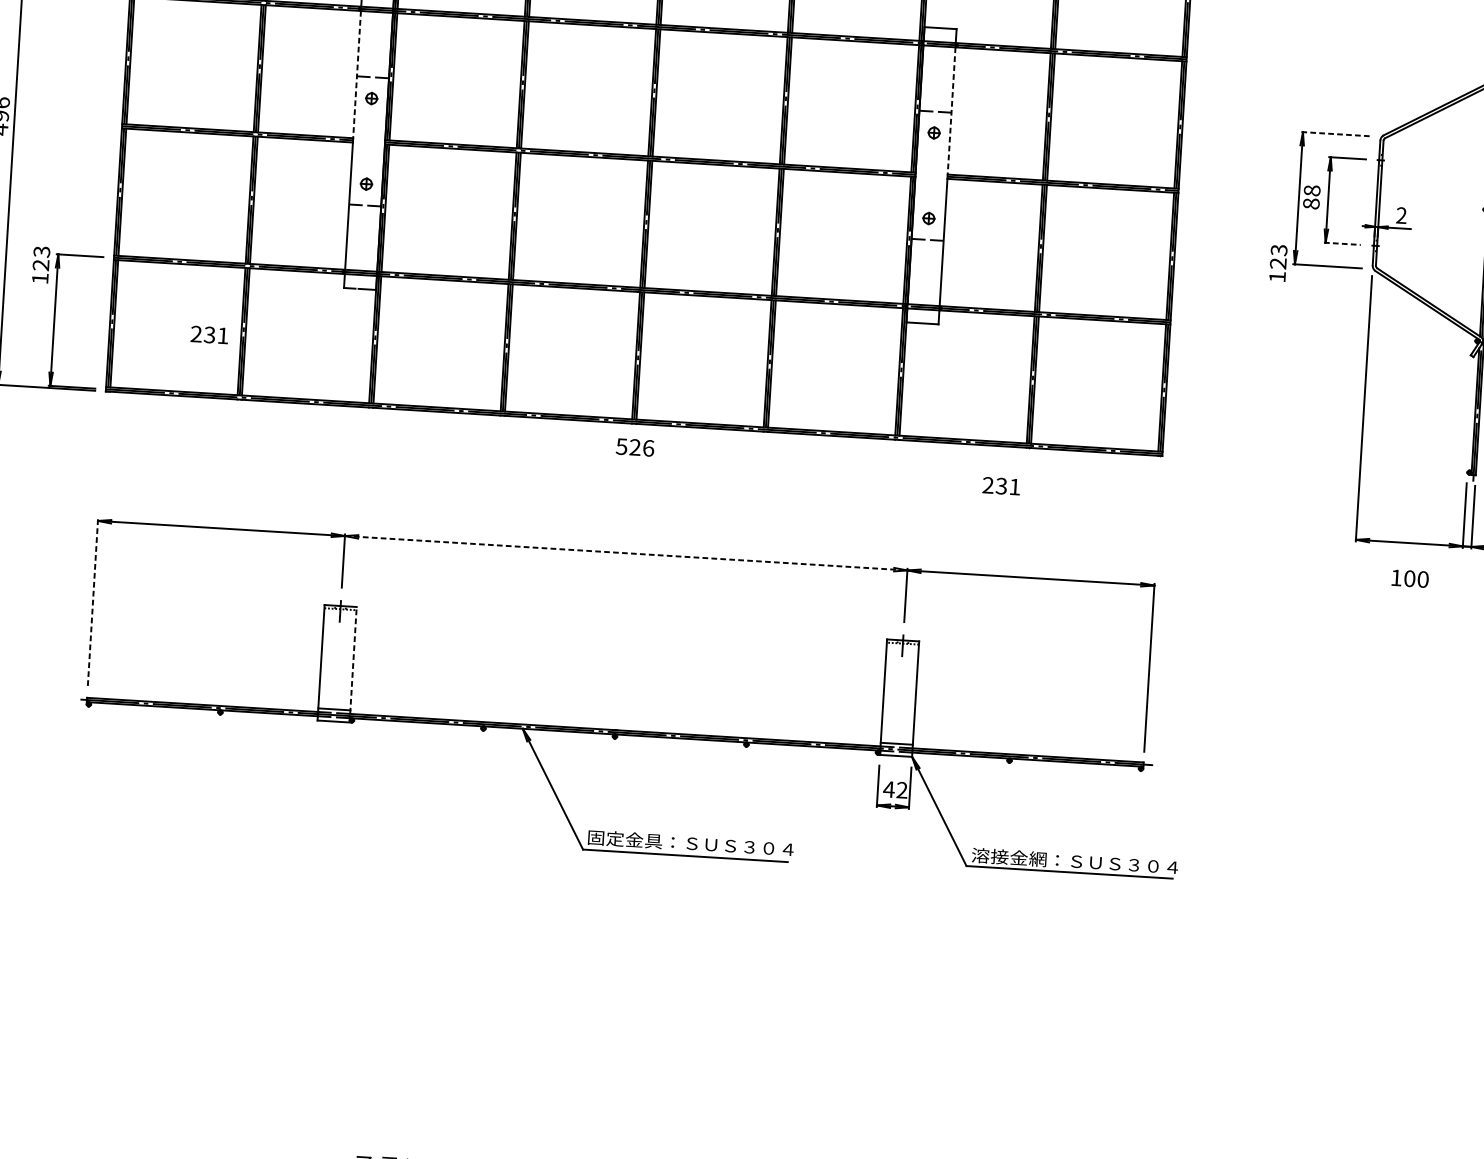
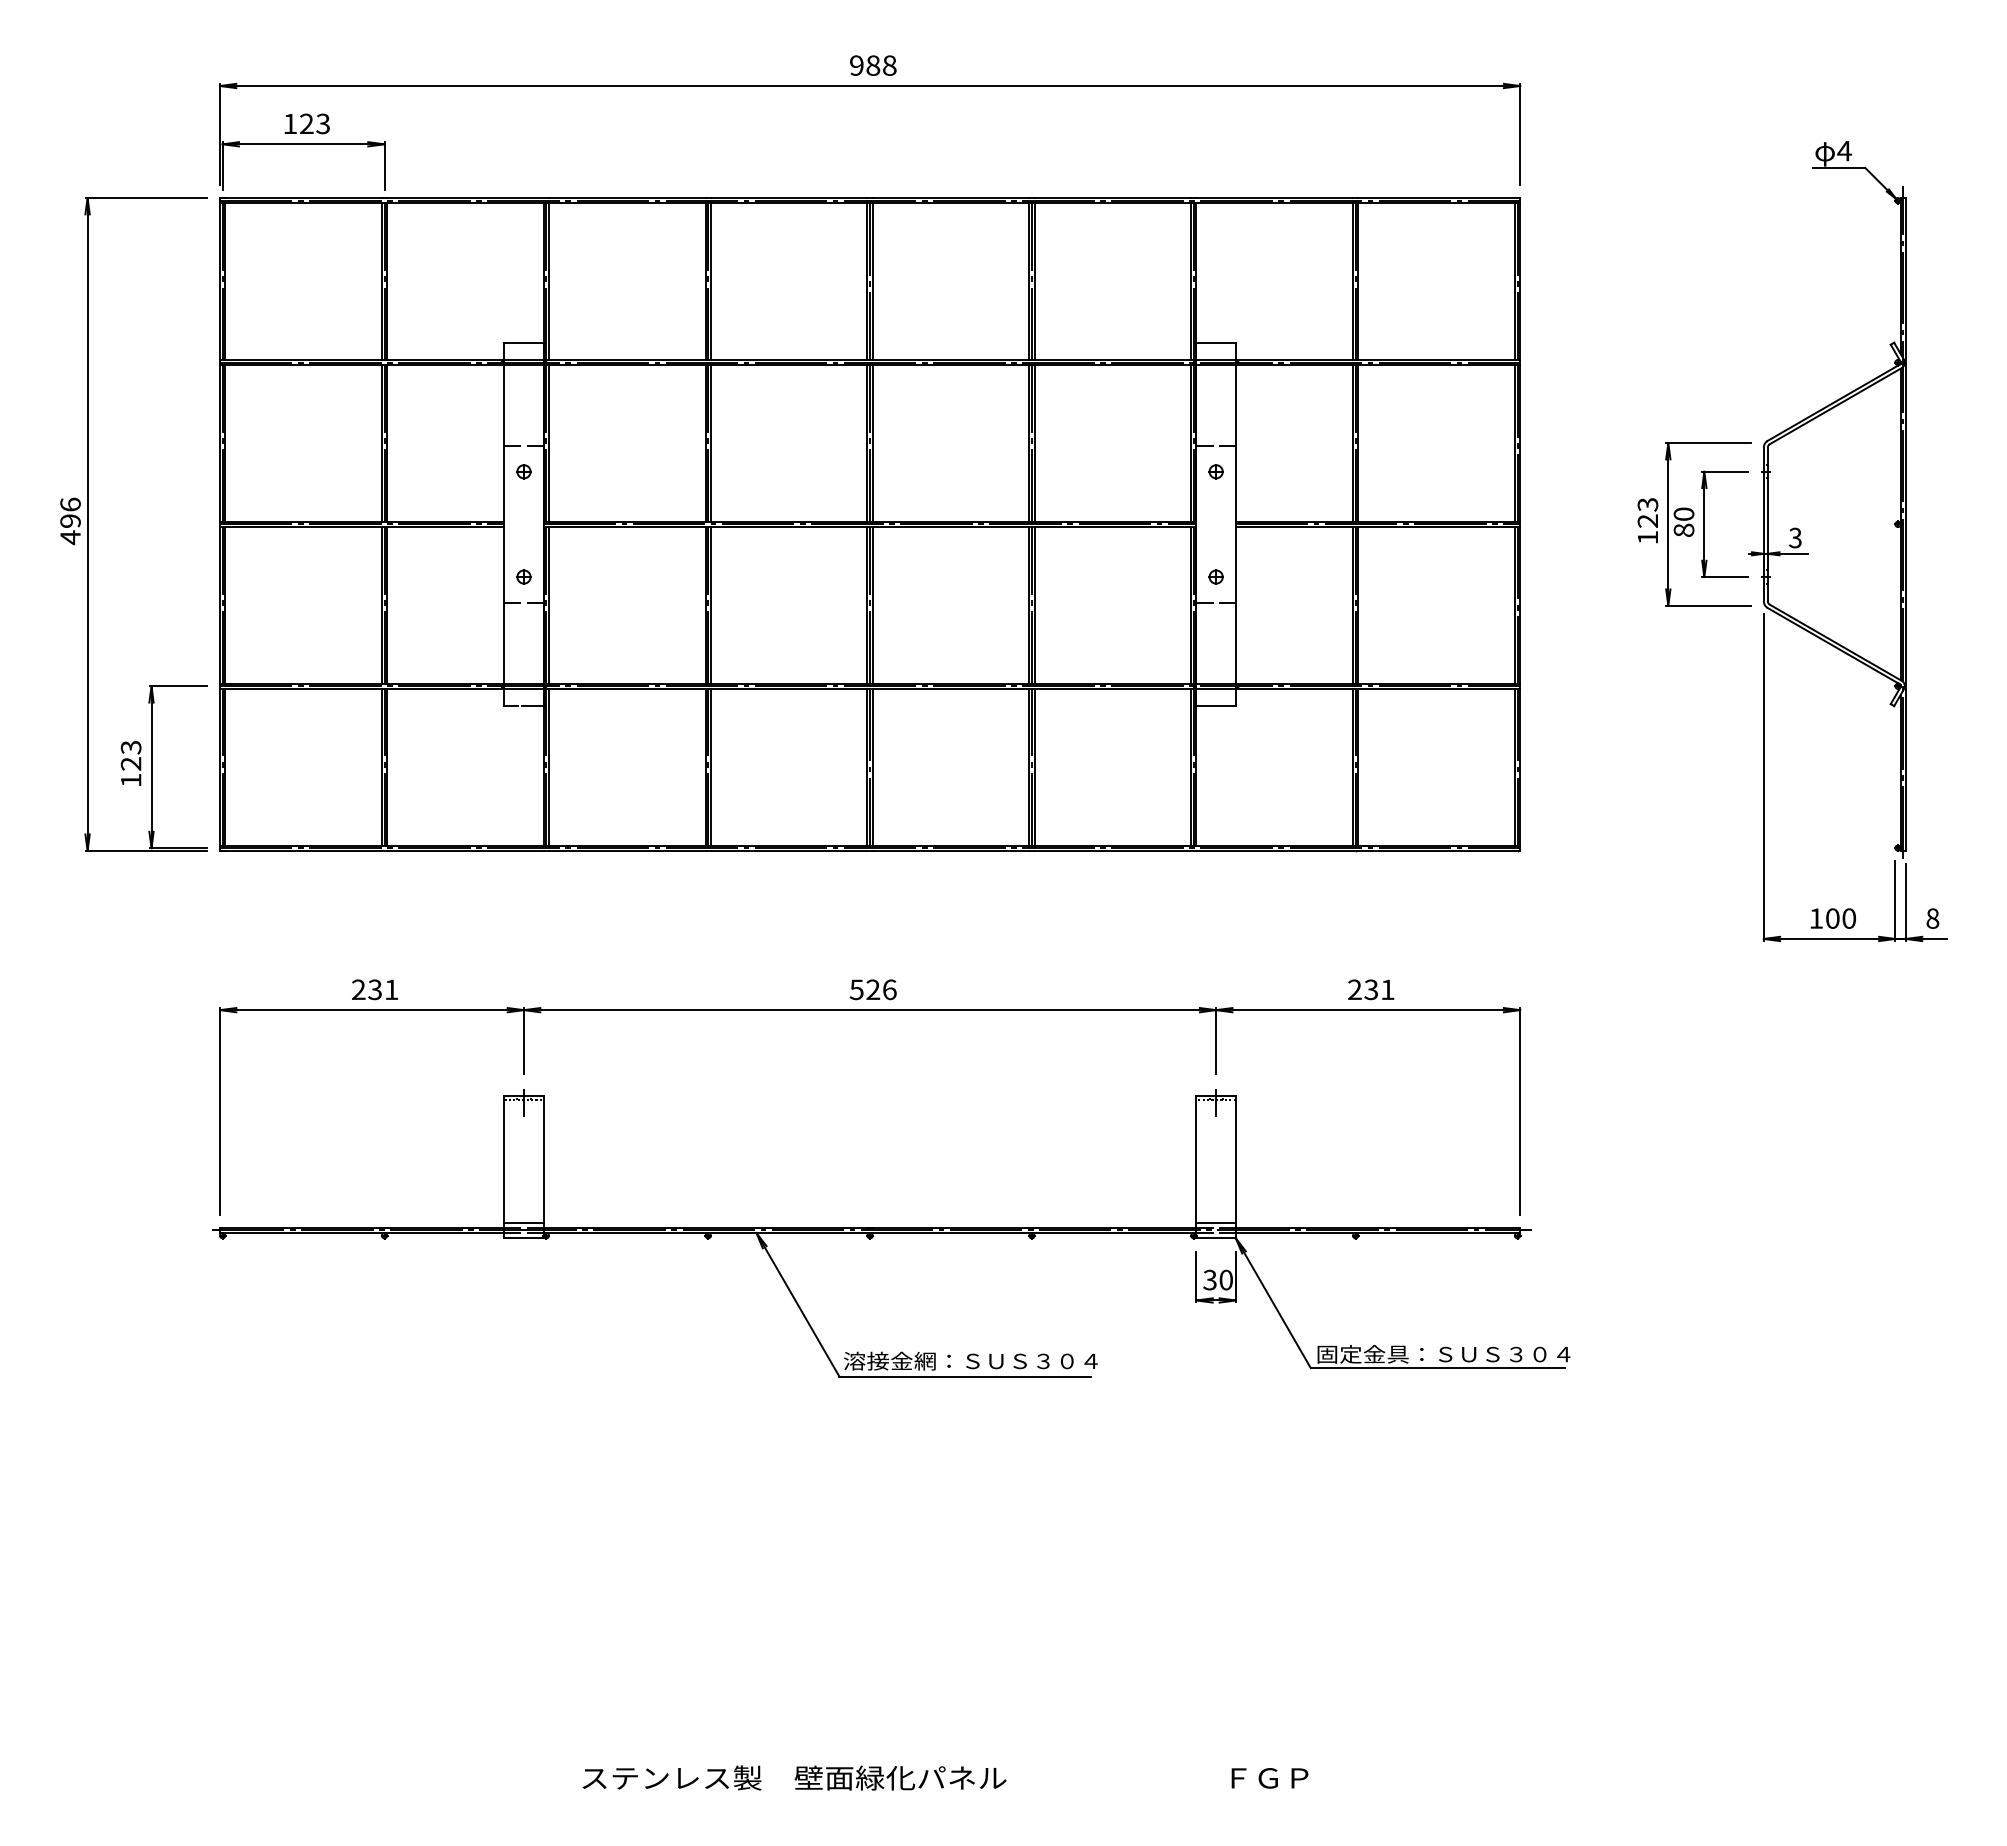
line: (357, 75) -> (504, 444), dashed -> solid
line: (951, 111) -> (1235, 444), dashed -> solid
line: (1336, 134) -> (1709, 443), dashed -> solid
text: (1312, 190) -> (1684, 513), 88 -> 80
text: (1401, 215) -> (1795, 538), 2 -> 3
line: (1341, 244) -> (1724, 577), dashed -> solid
text: (1278, 263) -> (1647, 520), moved
text: (40, 264) -> (130, 763), moved
text: (209, 334) -> (374, 989), moved
text: (634, 447) -> (872, 989), moved
text: (1001, 485) -> (1371, 989), moved
line: (626, 553) -> (870, 1010), dashed -> solid
text: (1409, 578) -> (1832, 918), moved
line: (93, 603) -> (220, 1111), dashed -> solid
line: (353, 664) -> (543, 1166), dashed -> solid
text: (895, 789) -> (1217, 1279), 42 -> 30
text: (624, 838) -> (889, 1360), 固定金具：ＳＵＳ３０４ -> 溶接金網：ＳＵＳ３０４
text: (1009, 857) -> (1362, 1354), 溶接金網：ＳＵＳ３０４ -> 固定金具：ＳＵＳ３０４

